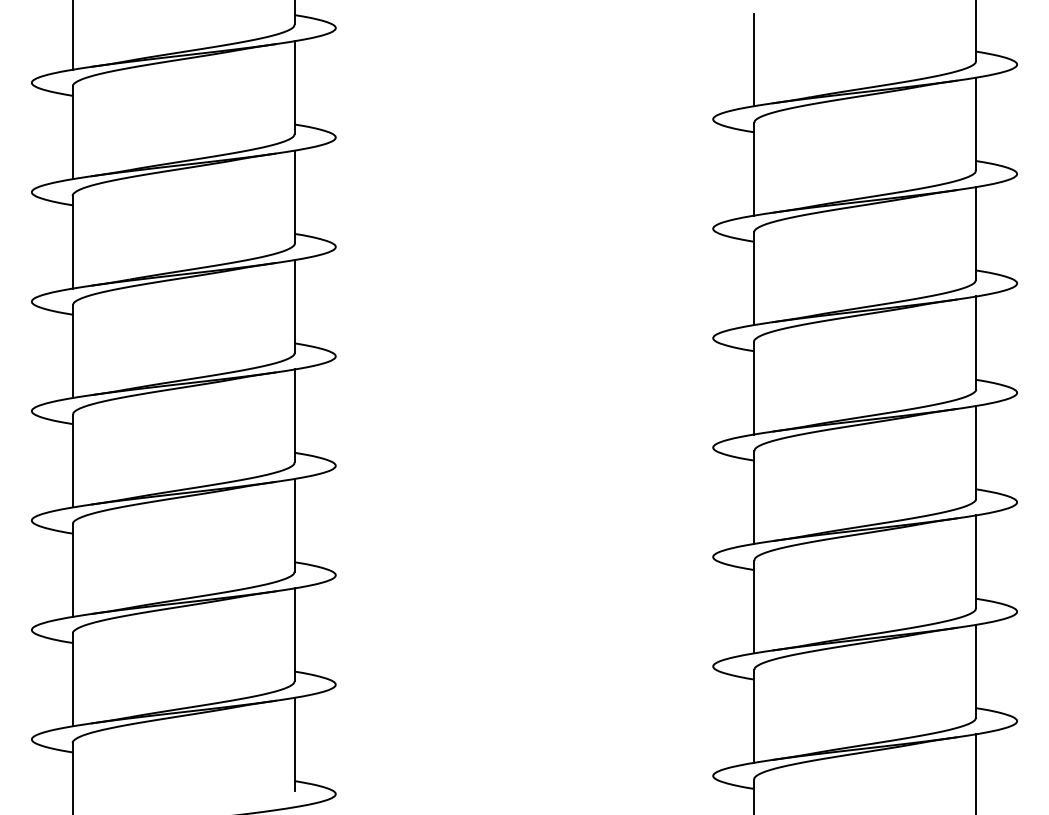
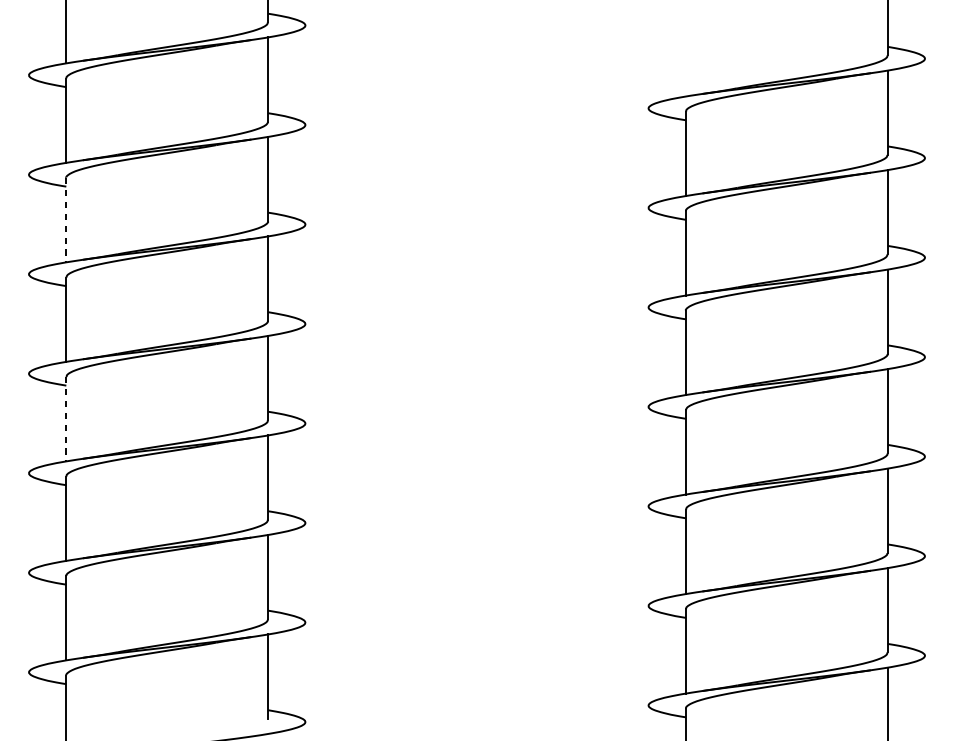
line: (754, 59) -> (686, 54), removed
line: (72, 242) -> (65, 220), solid -> dashed
line: (72, 461) -> (65, 419), solid -> dashed

